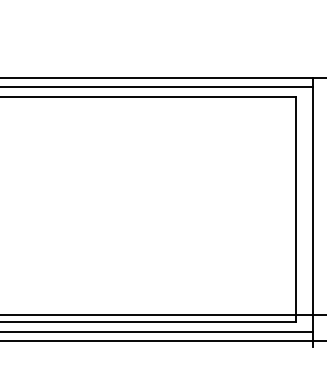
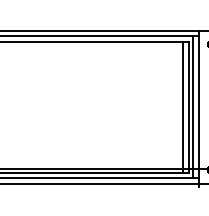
line: (285, 208) -> (182, 106), added
line: (302, 209) -> (192, 107), added

